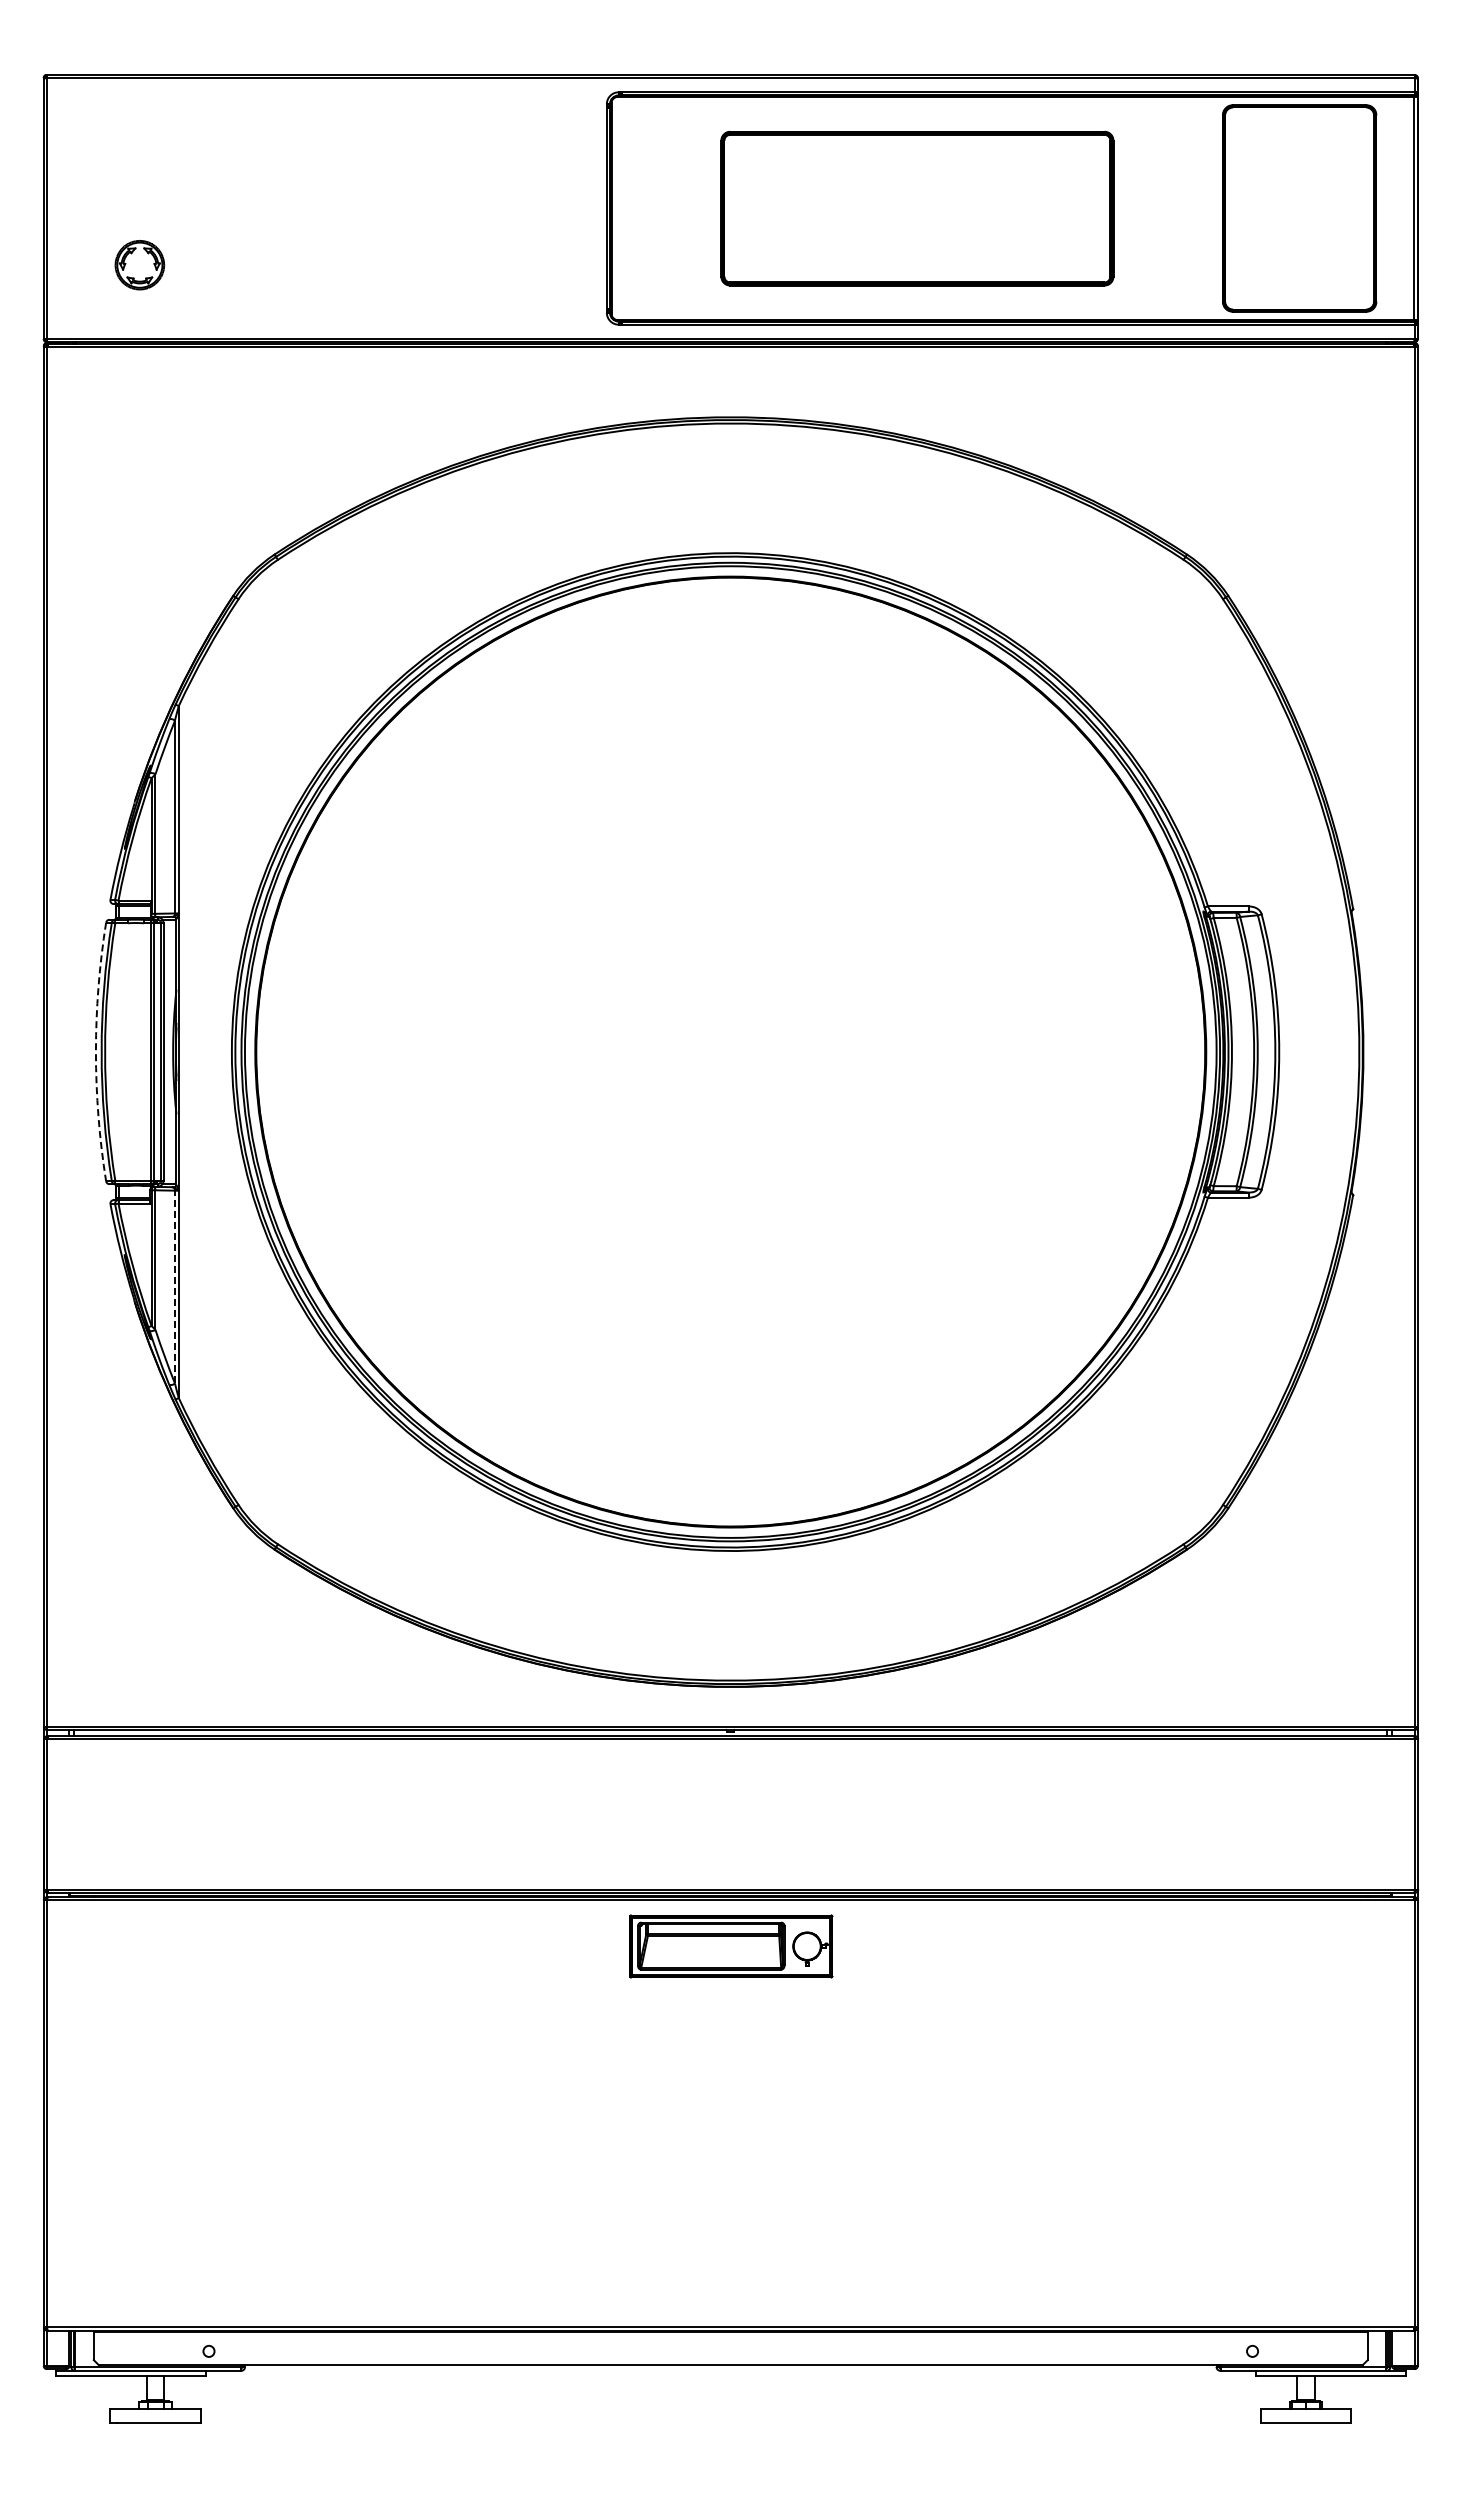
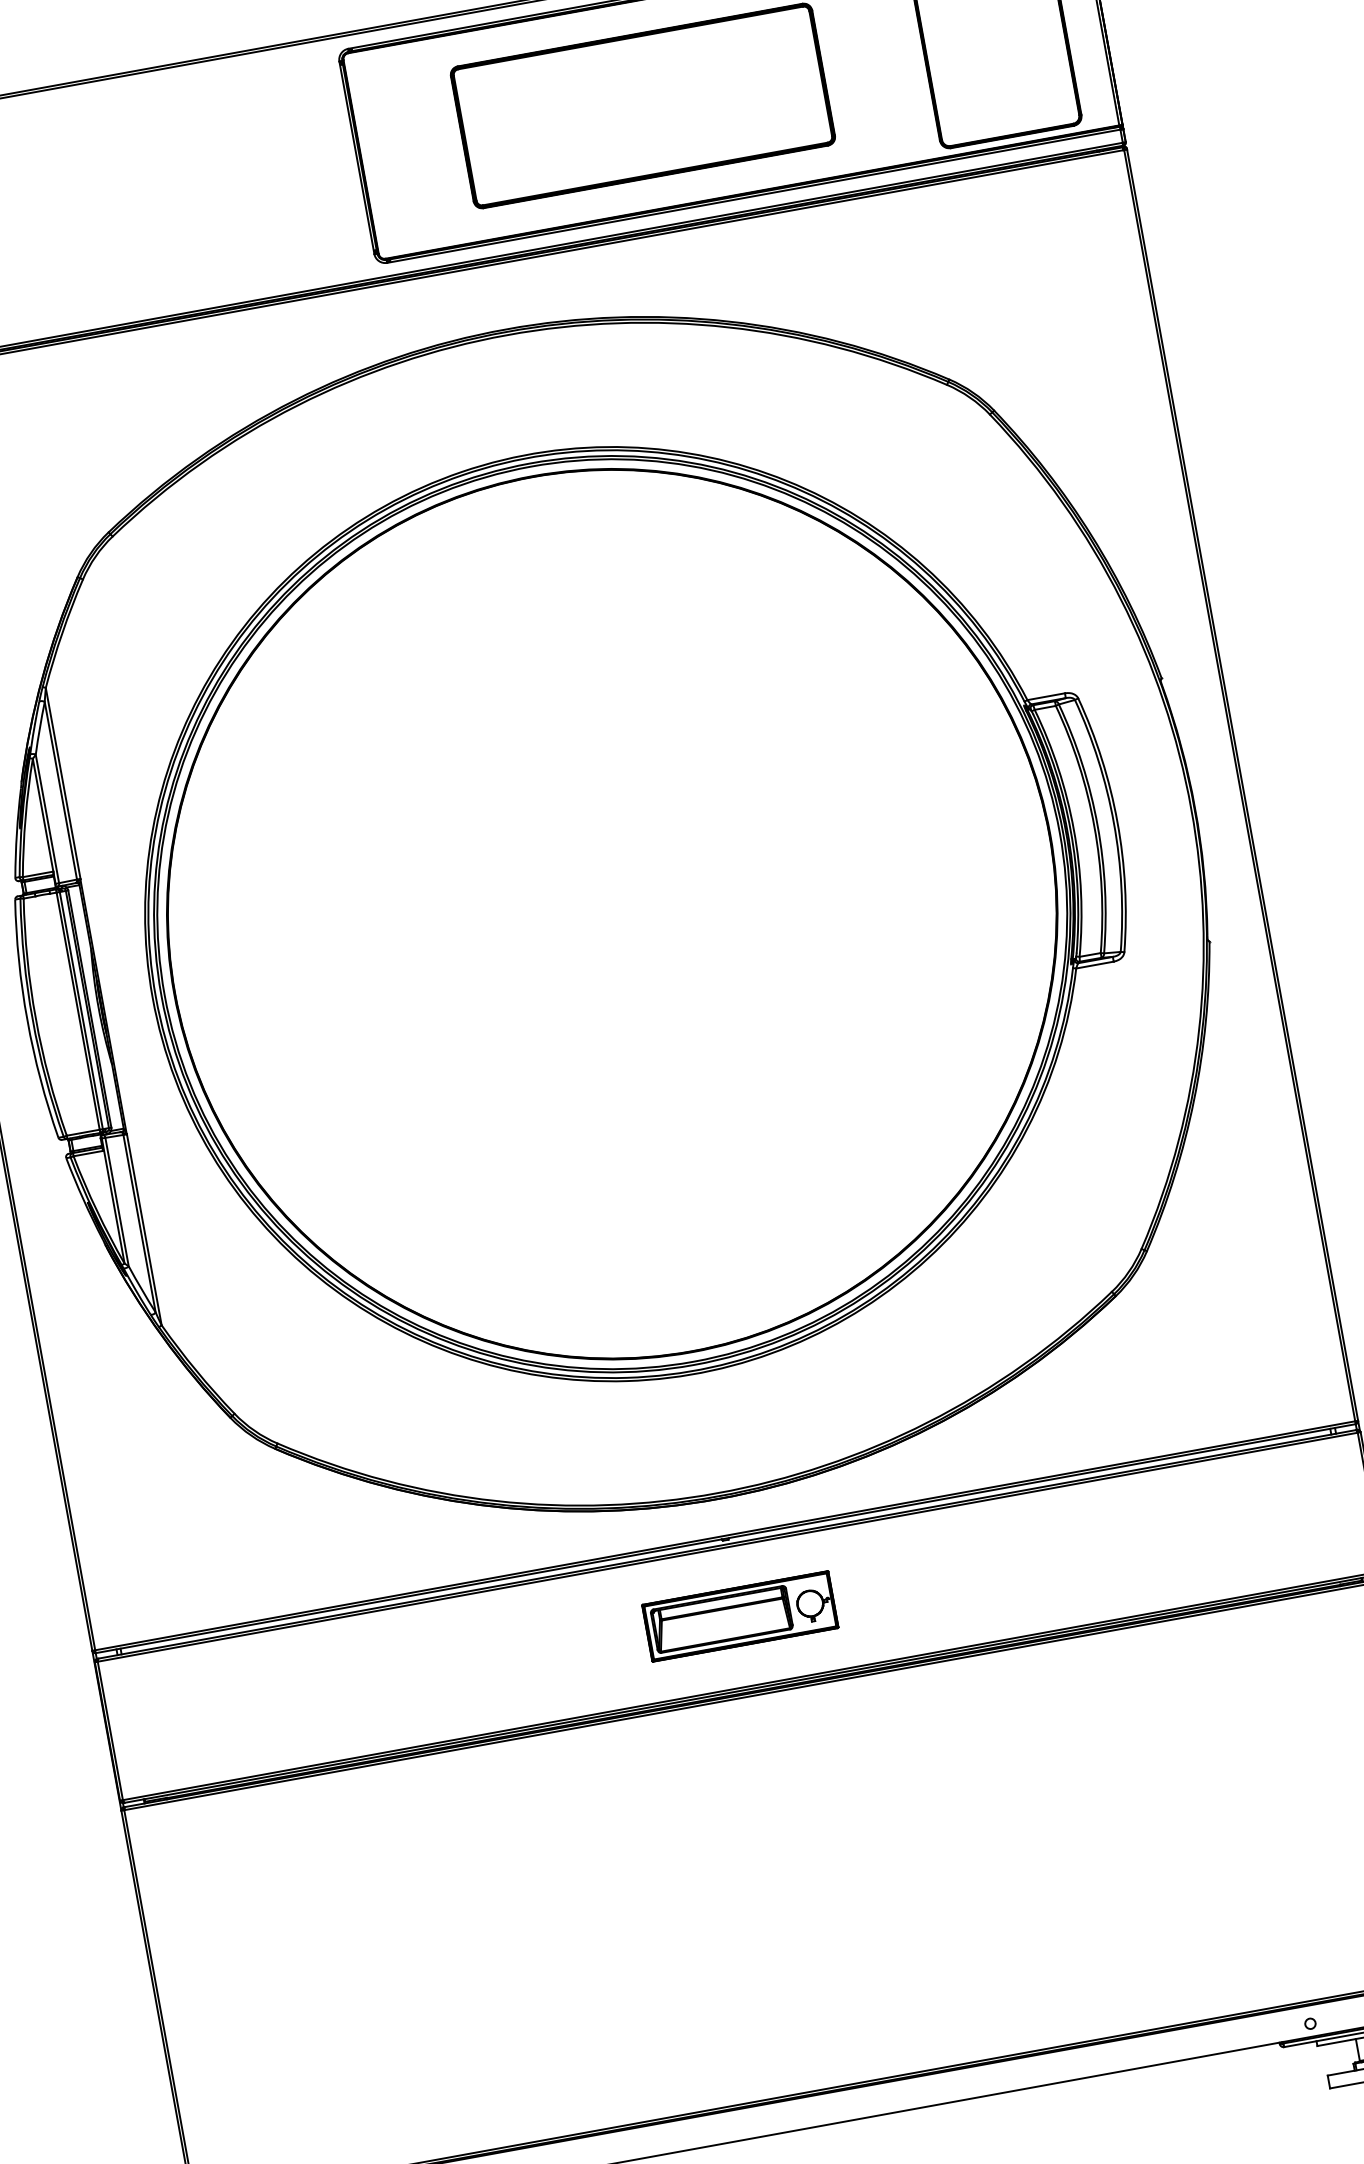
arc: (95, 1051) -> (26, 1020), dashed -> solid
line: (174, 1286) -> (139, 1223), dashed -> solid
part: (731, 1946) -> (740, 1616), moved

